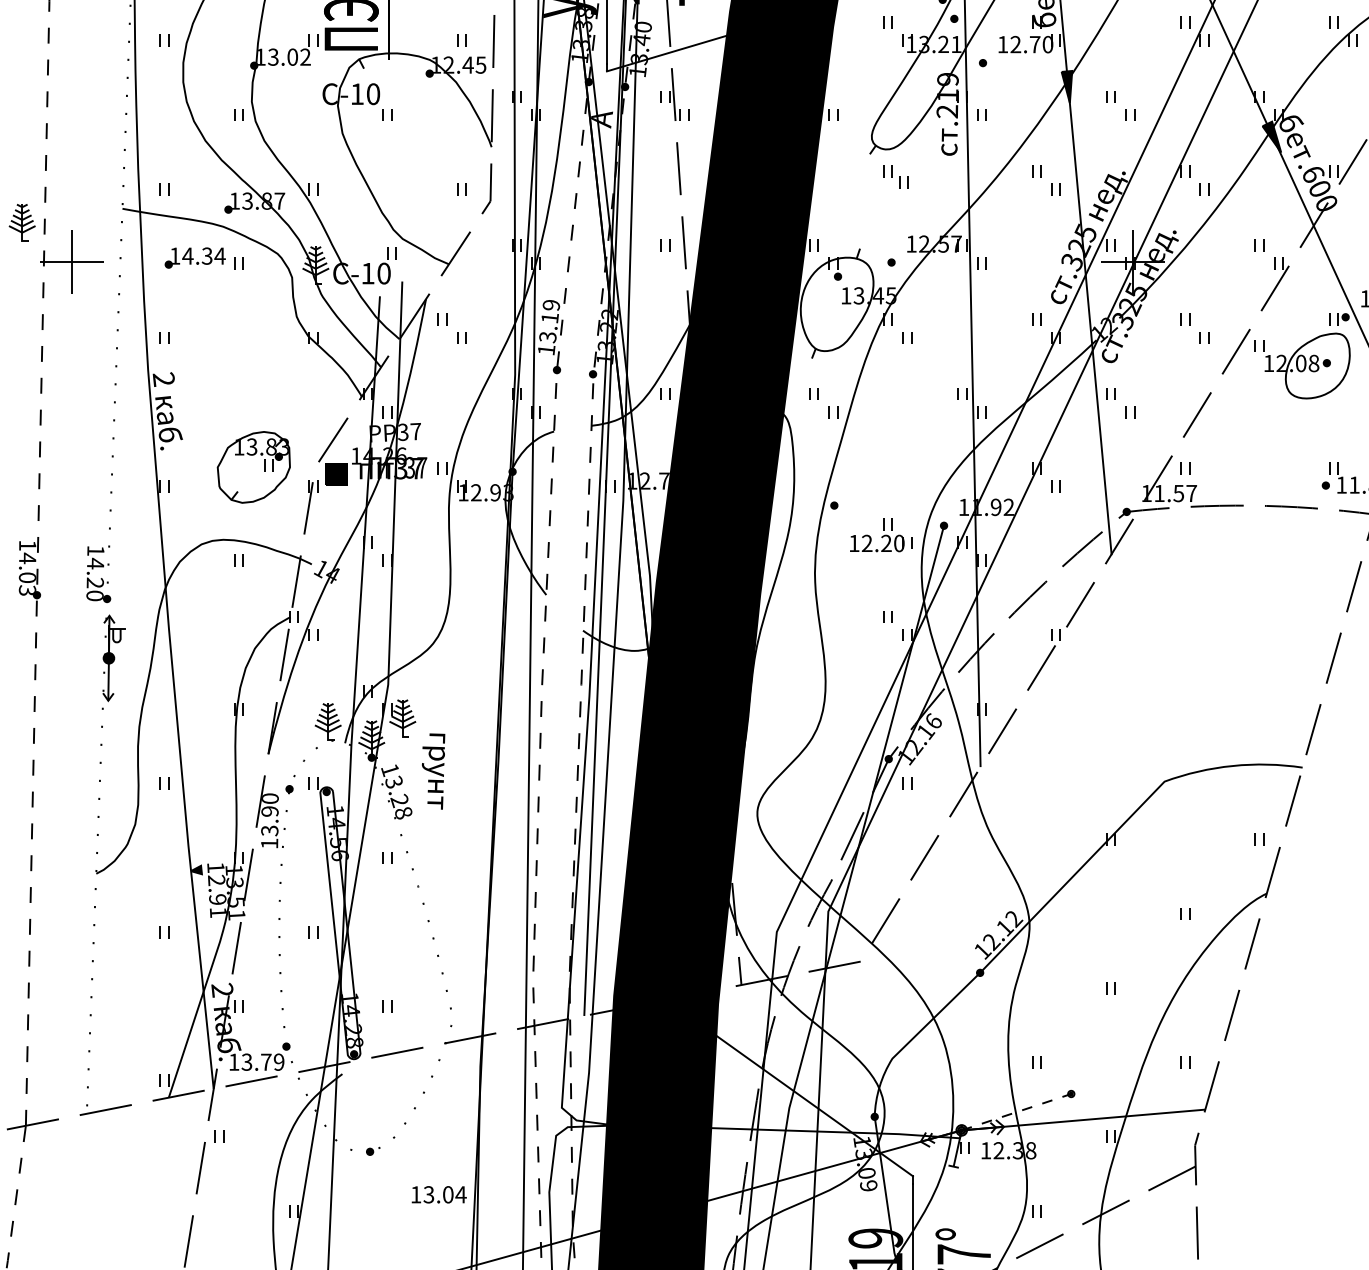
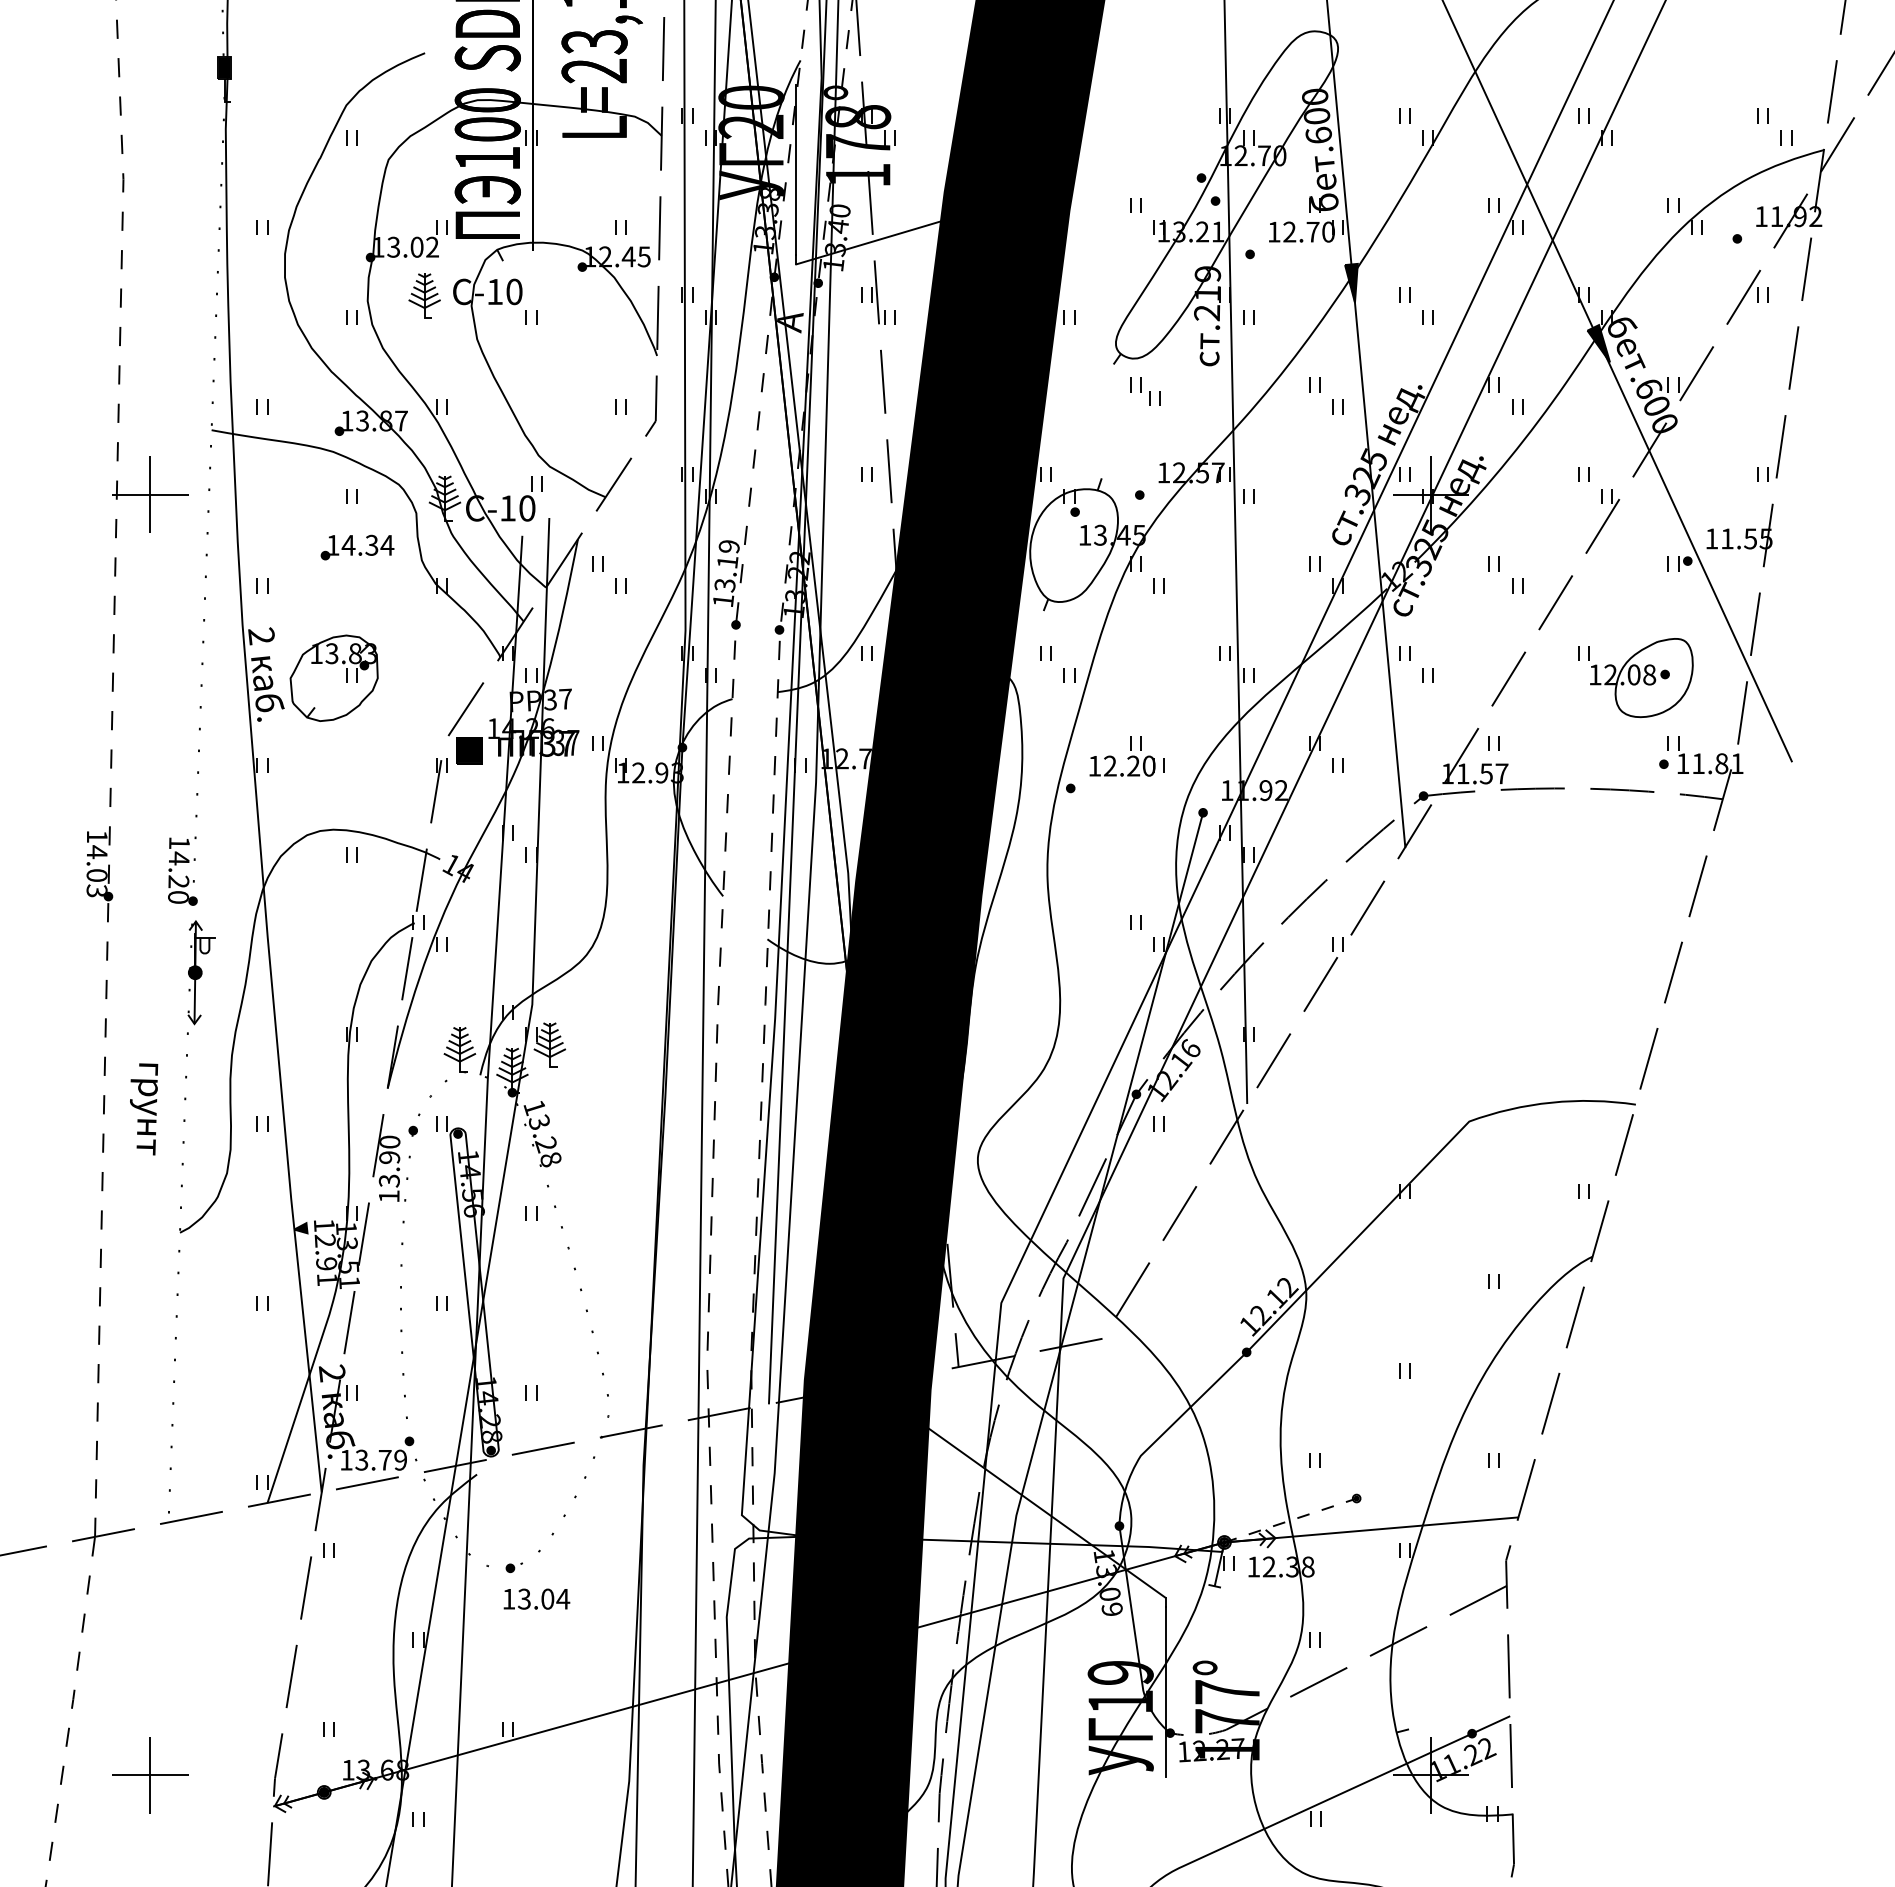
part: (22, 222) -> (424, 295), moved
part: (195, 257) -> (357, 547), moved
part: (1302, 366) -> (1635, 678), moved
part: (253, 466) -> (333, 677), moved
part: (880, 535) -> (1126, 756), moved
text: (433, 771) -> (144, 1109), moved
text: (438, 1194) -> (536, 1598), moved

